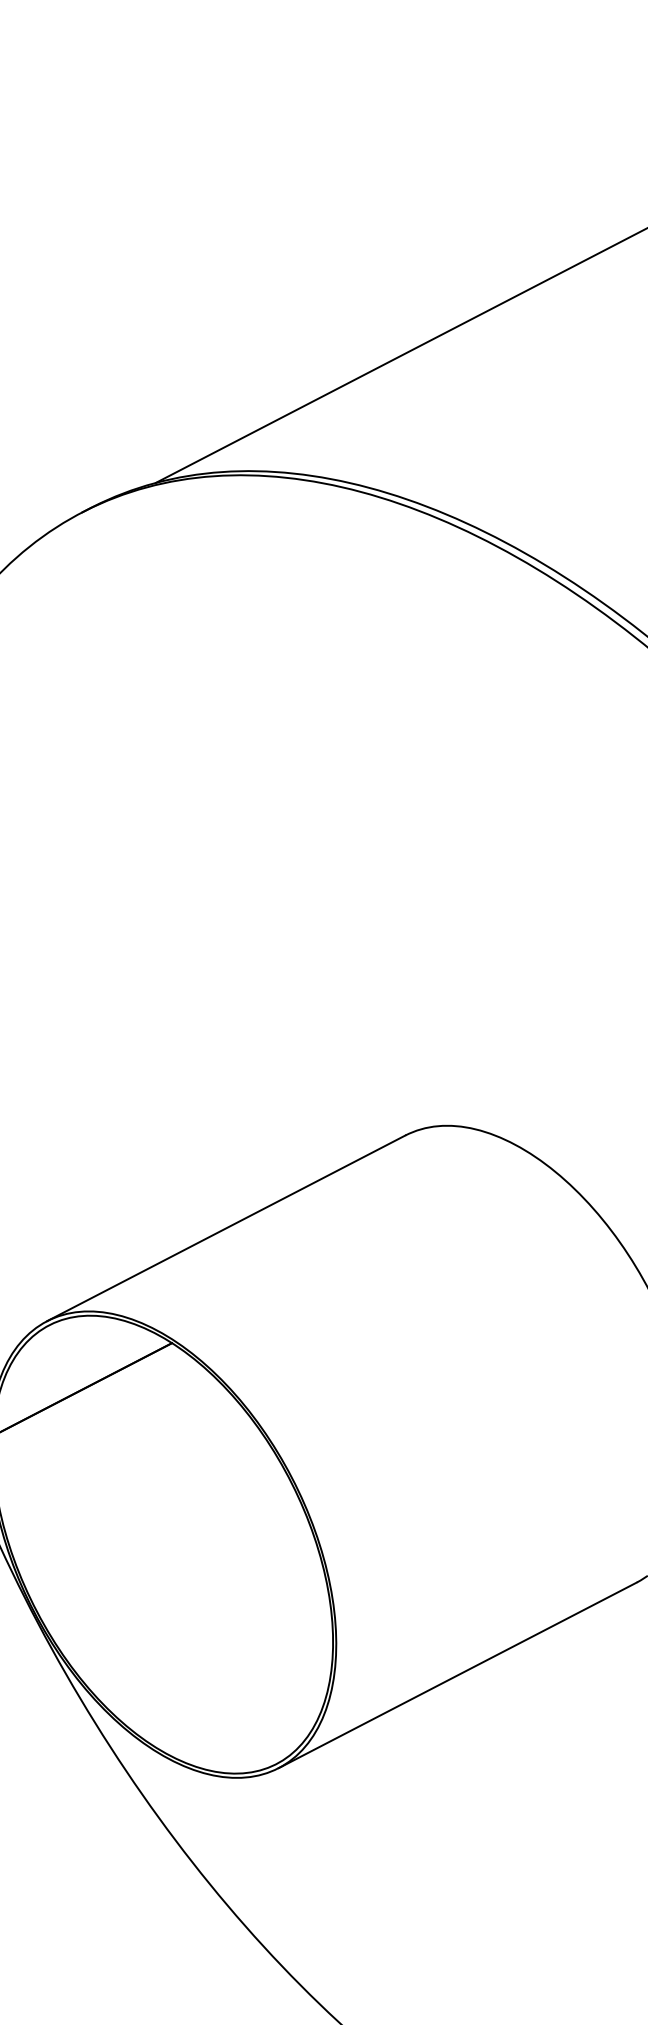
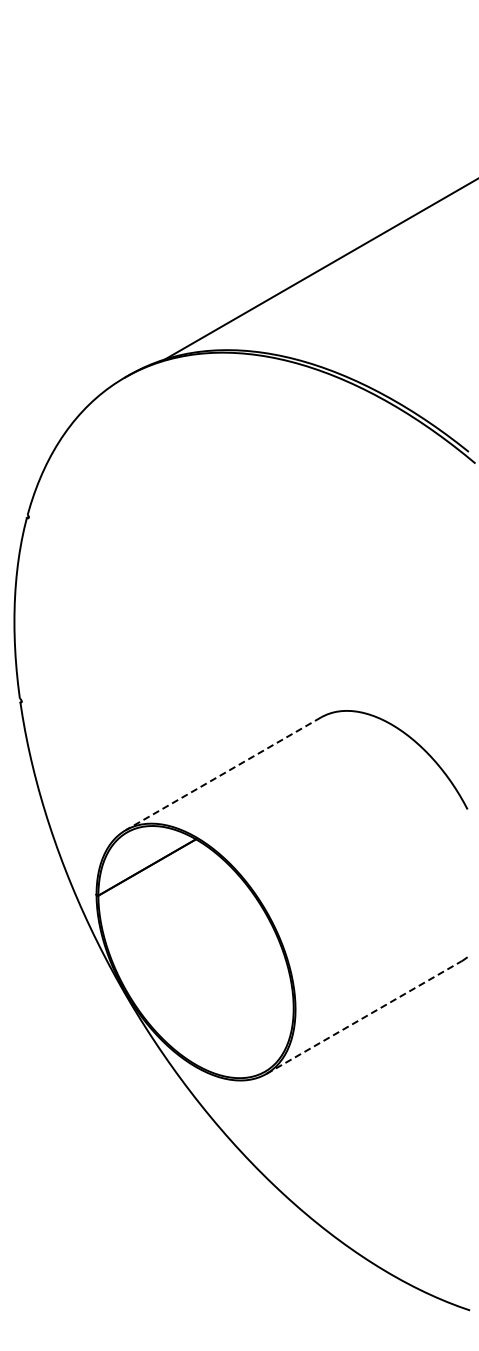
line: (226, 1227) -> (223, 773), solid -> dashed
line: (458, 1675) -> (364, 1017), solid -> dashed

